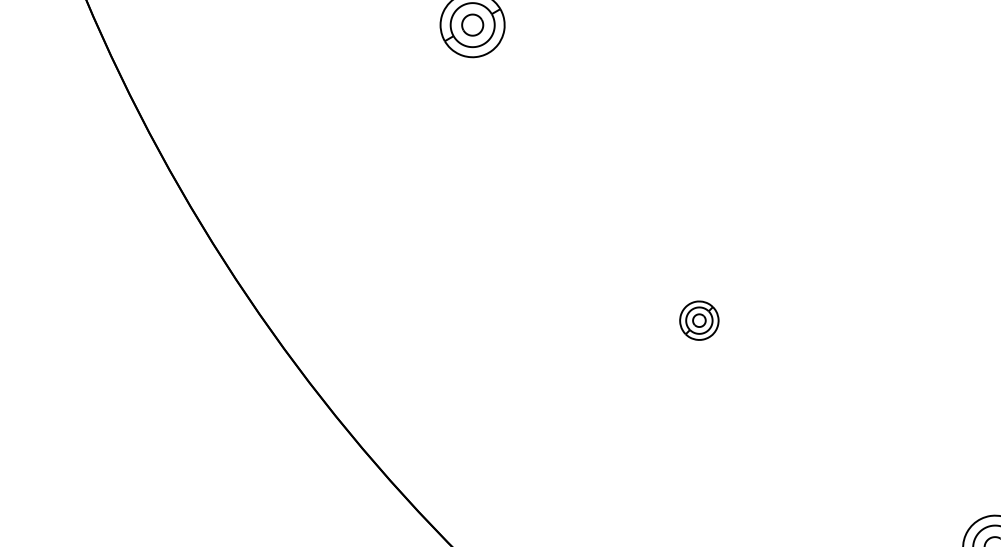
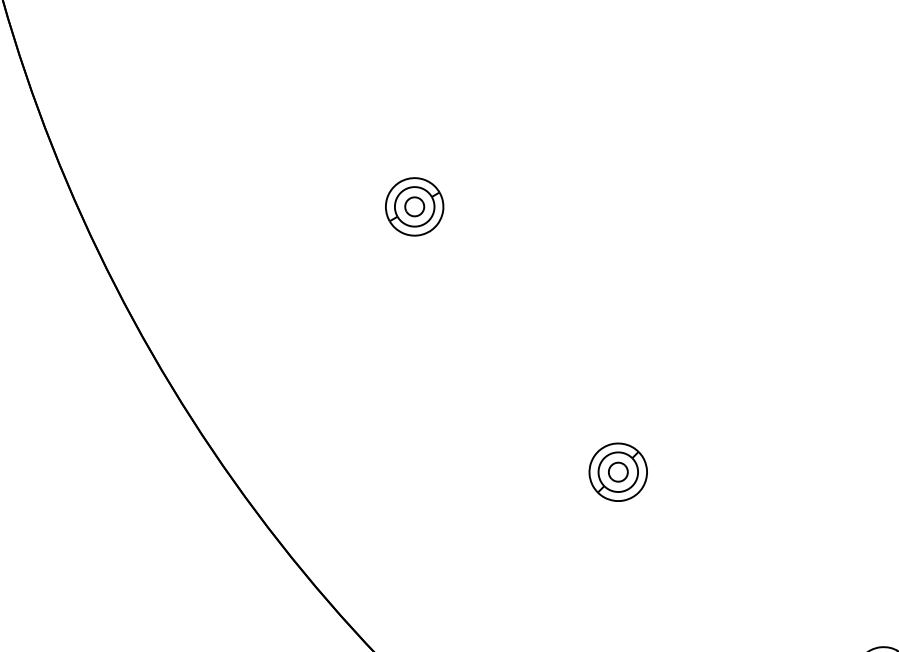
part: (698, 319) -> (617, 471), size x1.67

